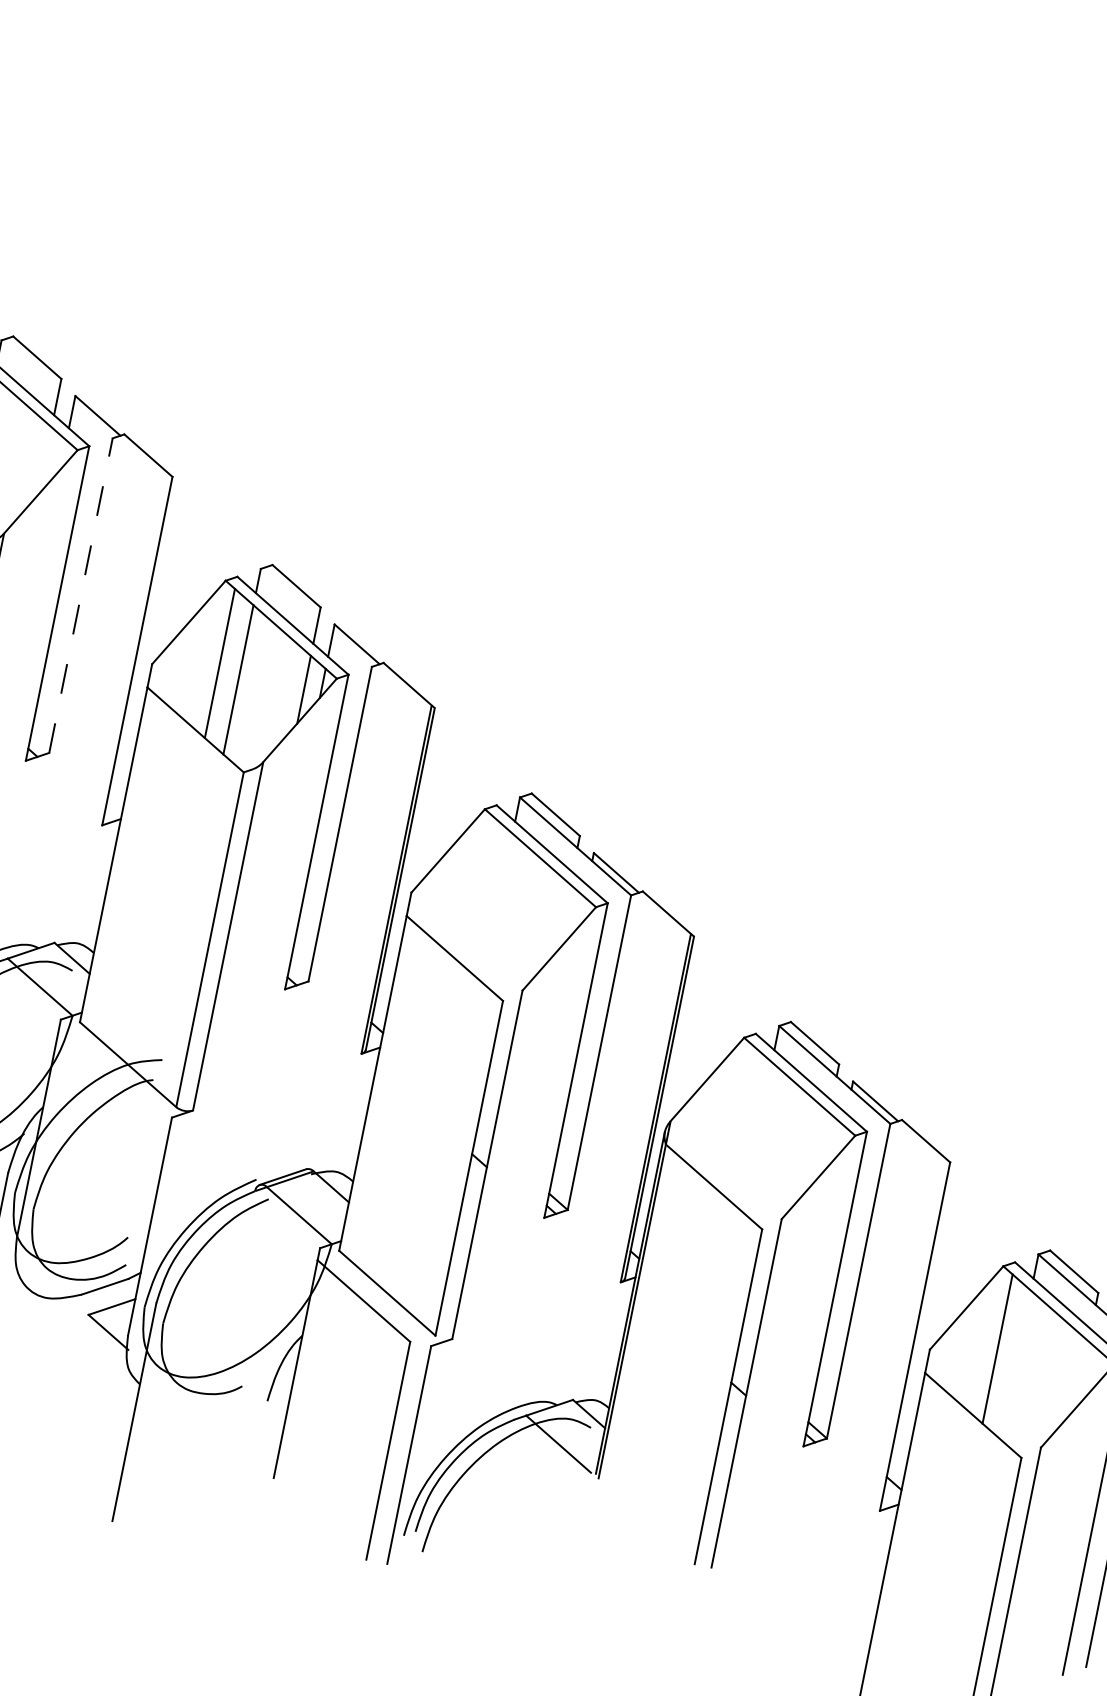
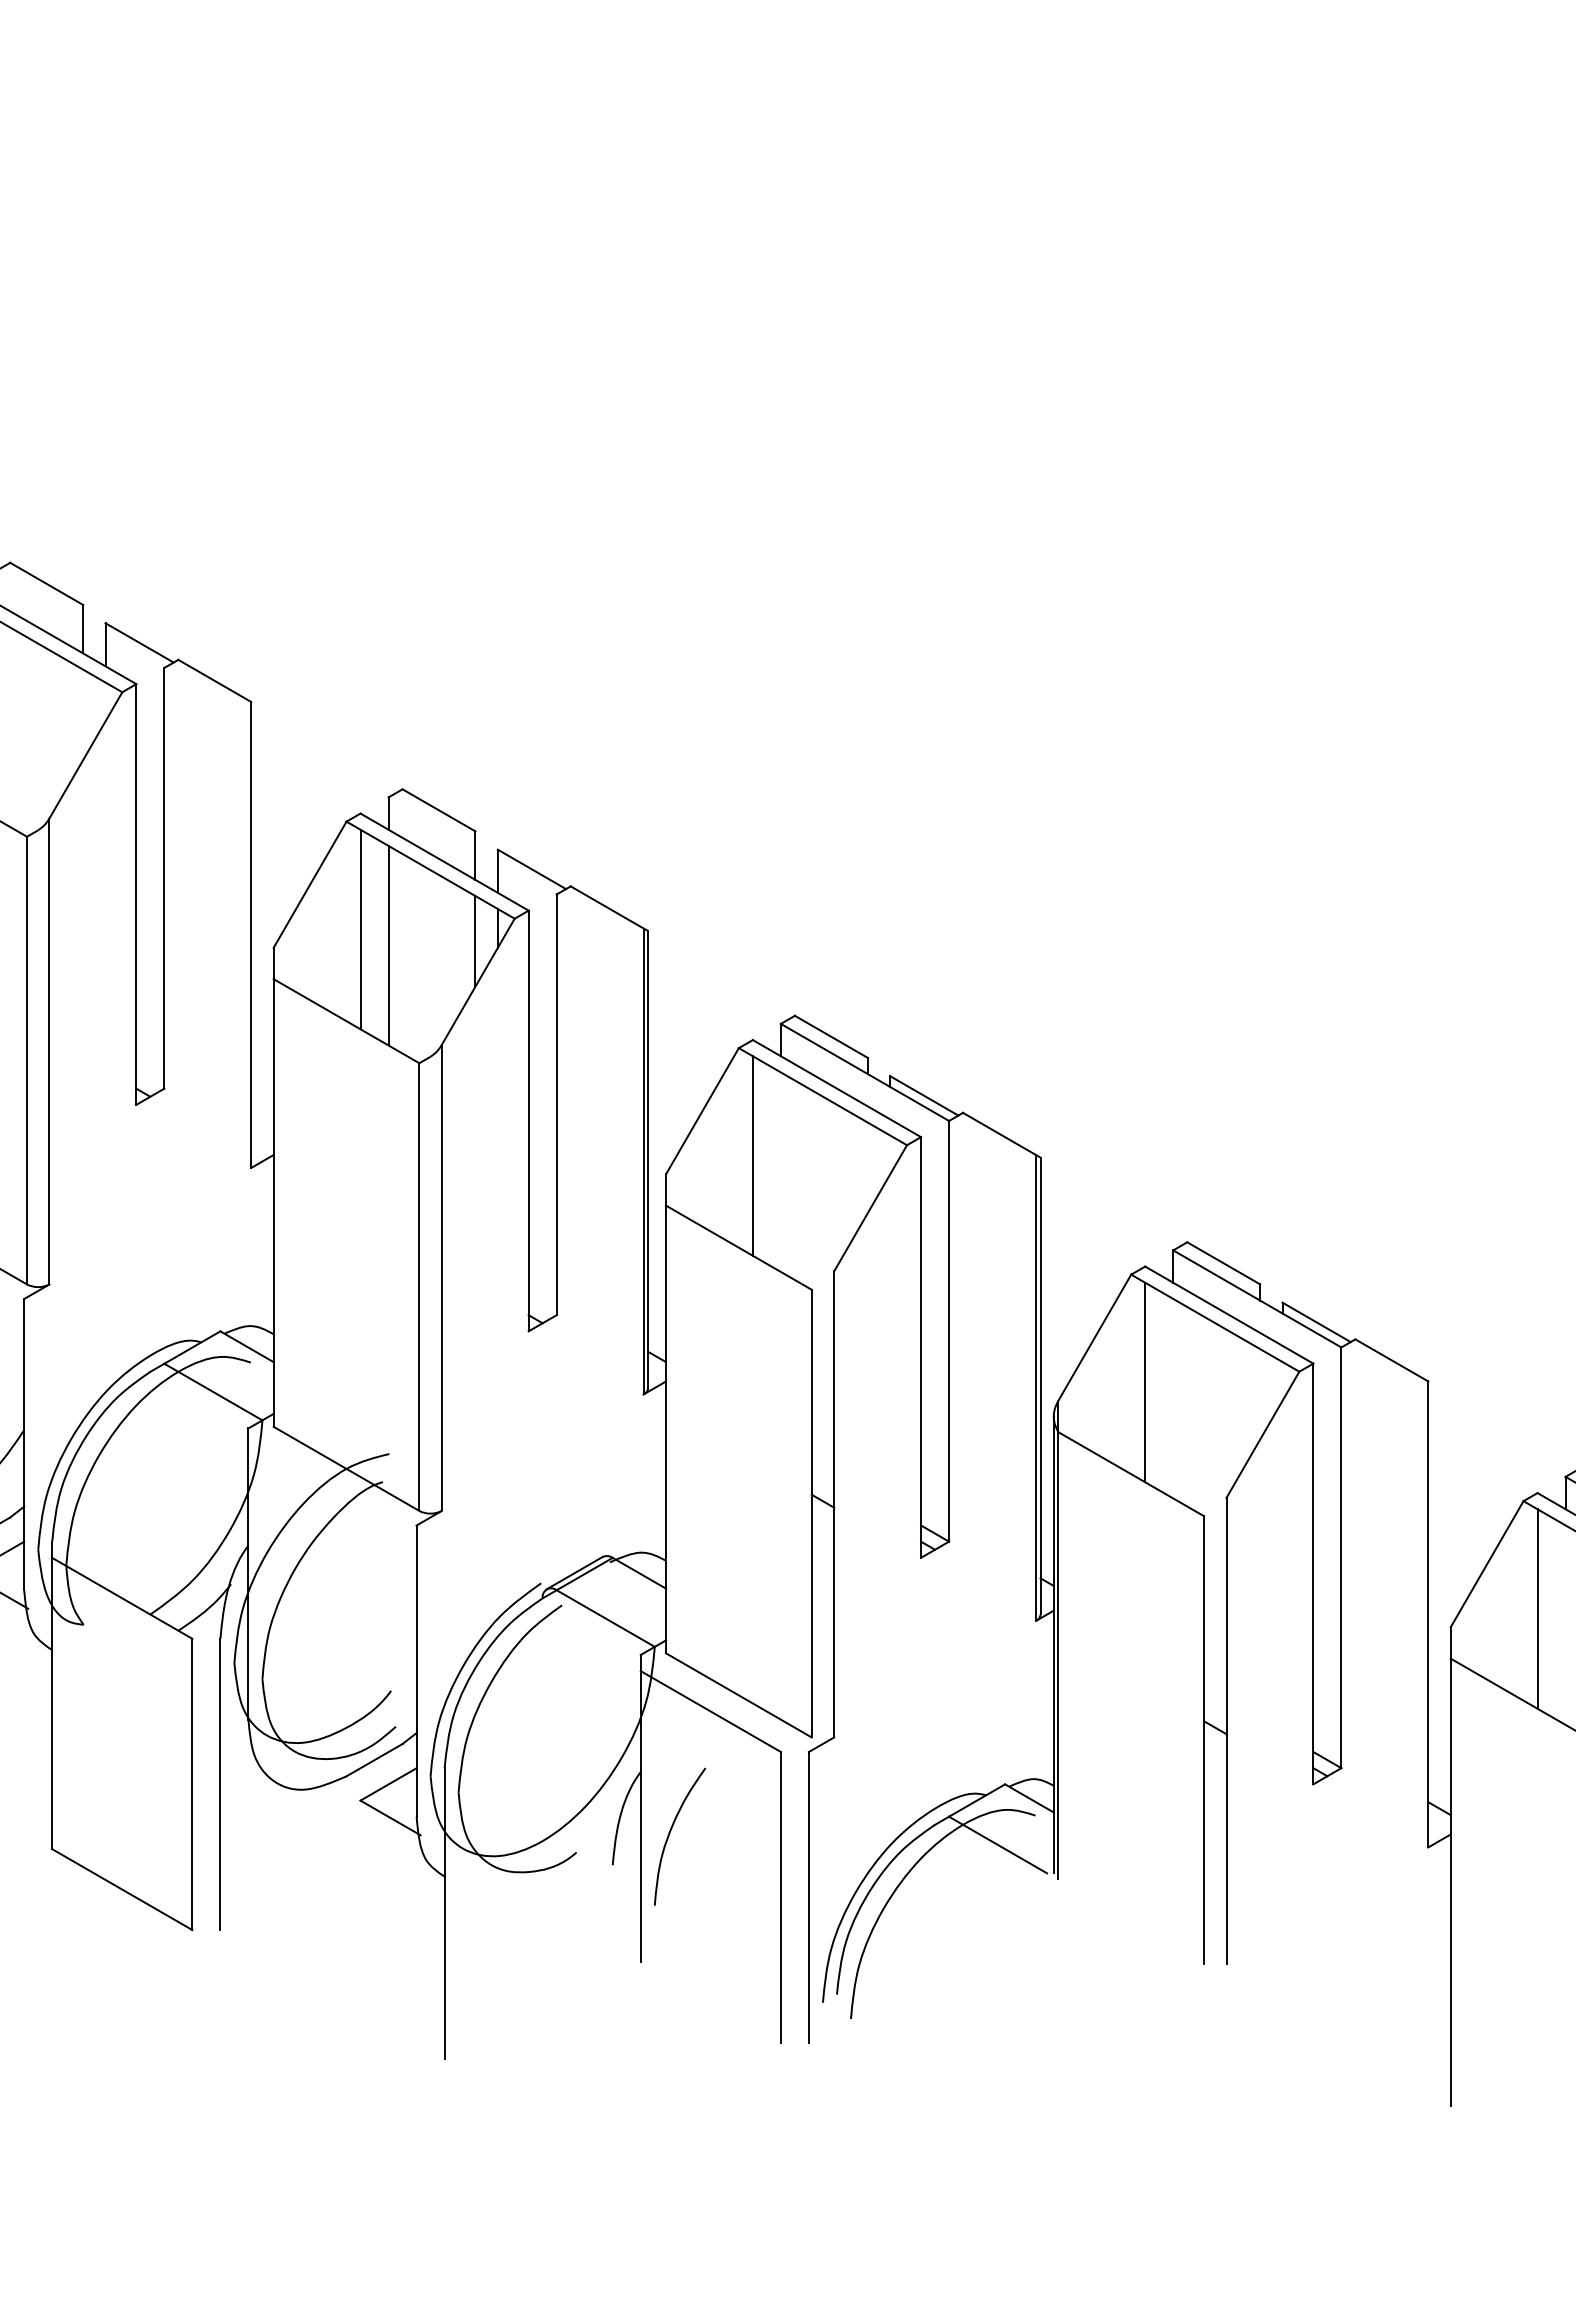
line: (81, 595) -> (164, 877), dashed -> solid
line: (478, 891) -> (752, 1155), added
line: (738, 1120) -> (1145, 1382), added
curve: (316, 1384) -> (671, 1831), added

